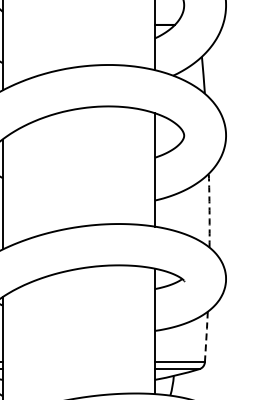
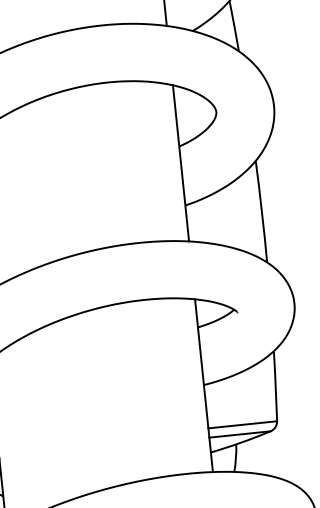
arc: (209, 210) -> (261, 211), dashed -> solid
line: (206, 336) -> (275, 385), dashed -> solid

